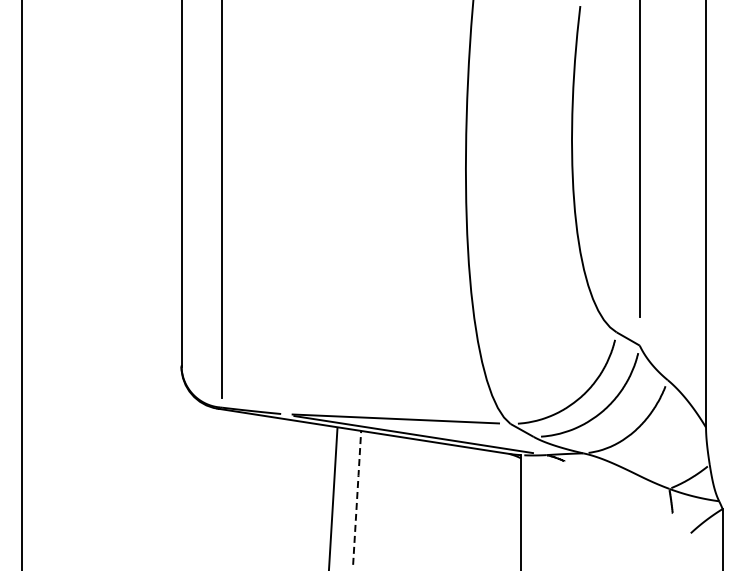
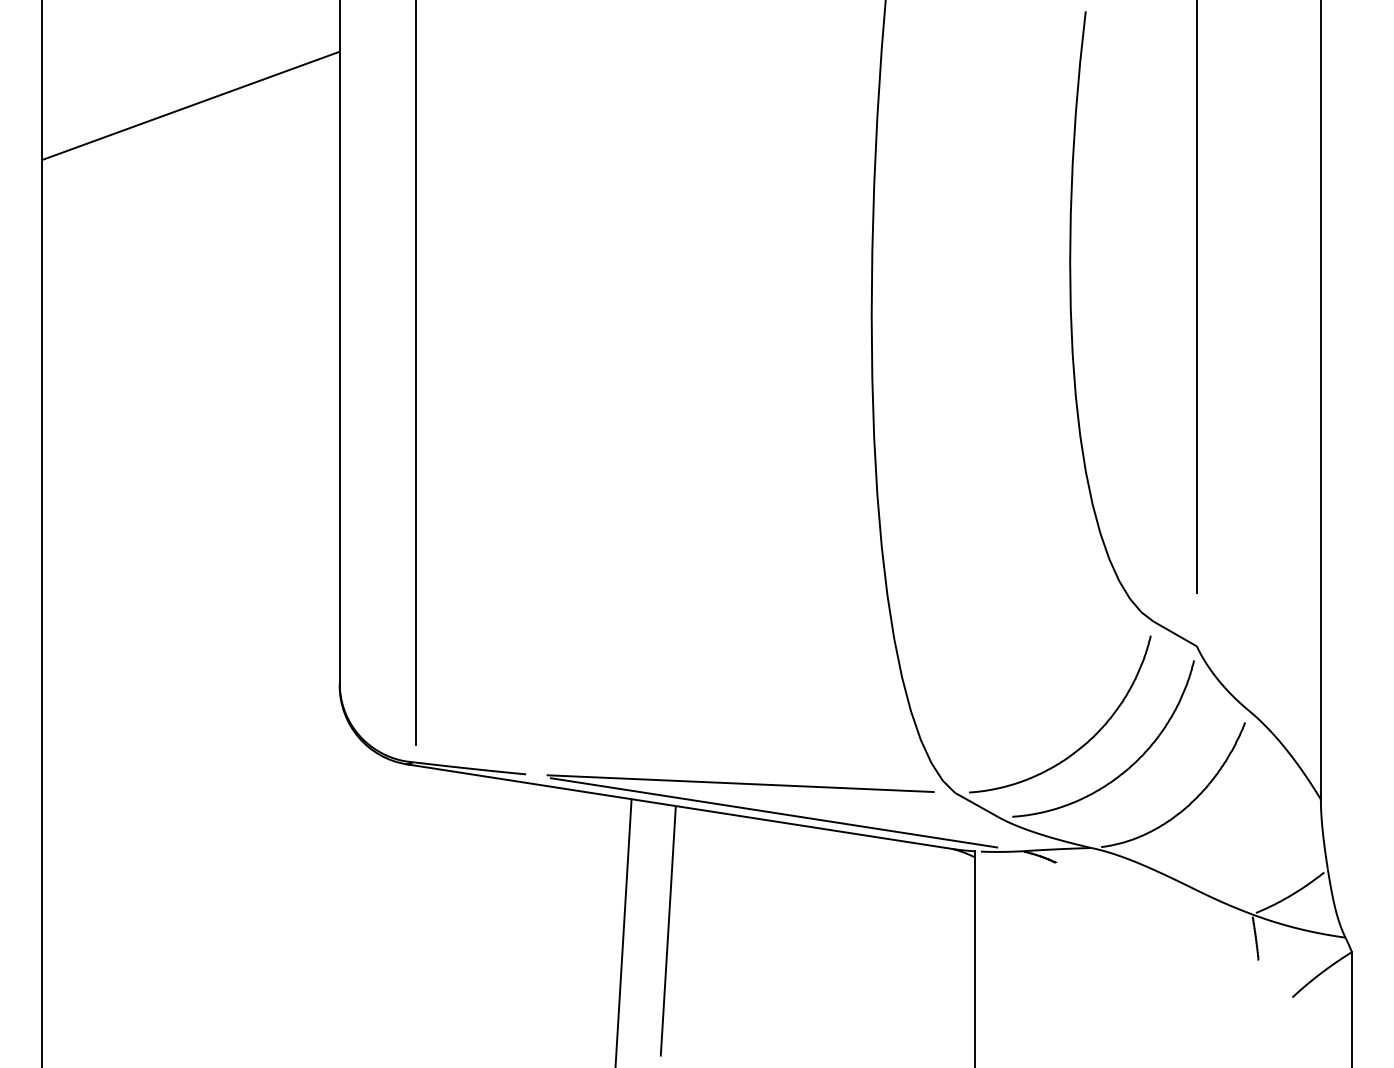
line: (101, 56) -> (190, 105), added
line: (357, 497) -> (668, 930), dashed -> solid

